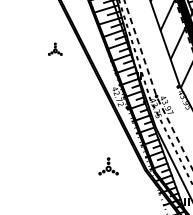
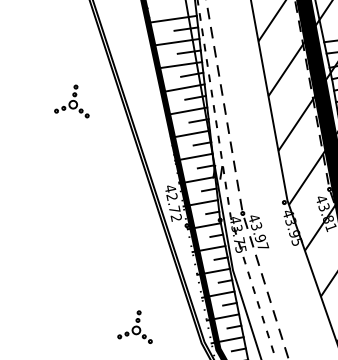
part: (55, 49) -> (74, 100), size x1.43

